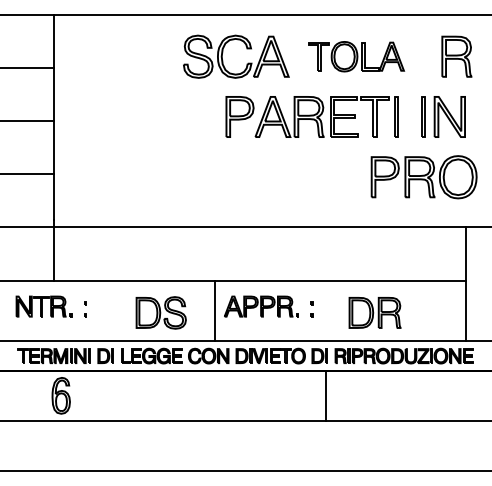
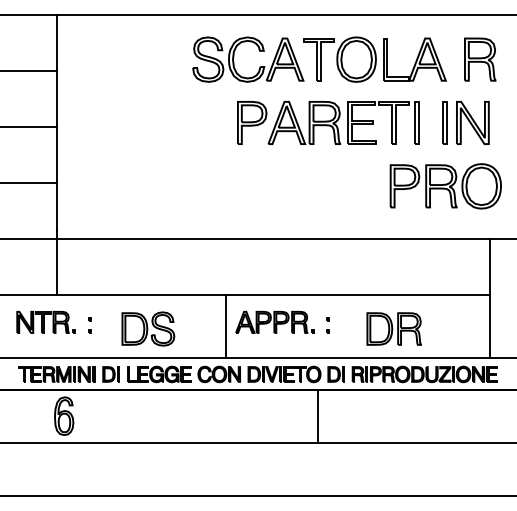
part: (356, 56) -> (374, 59), size x1.43
part: (161, 312) -> (148, 328), moved
line: (326, 396) -> (318, 416), moved

